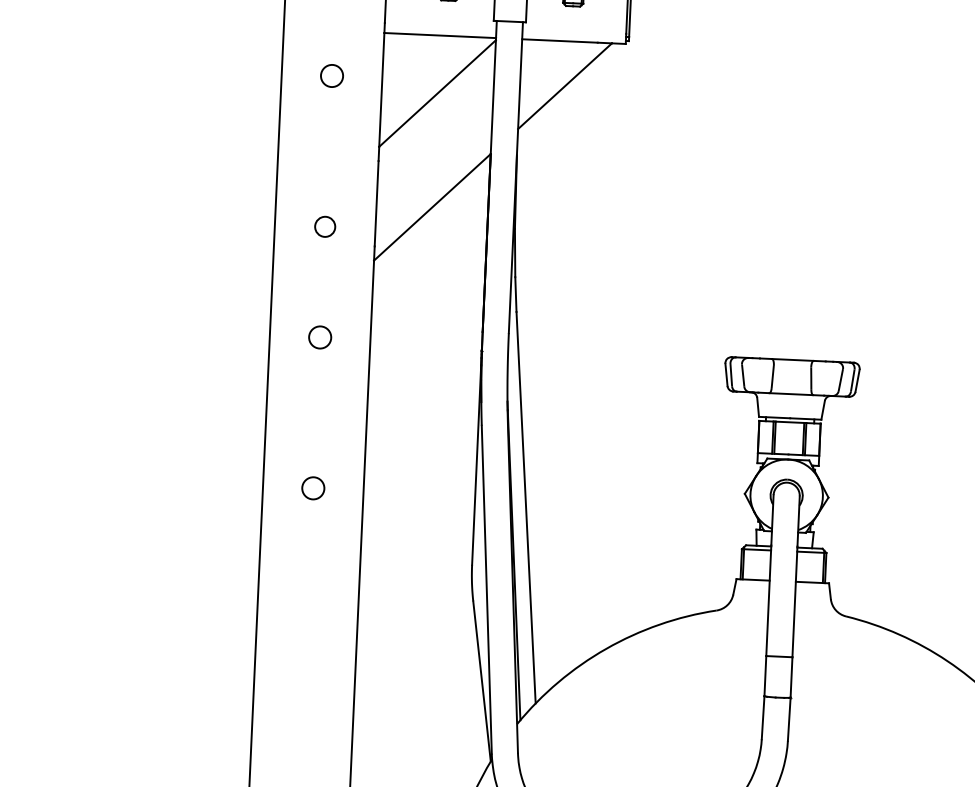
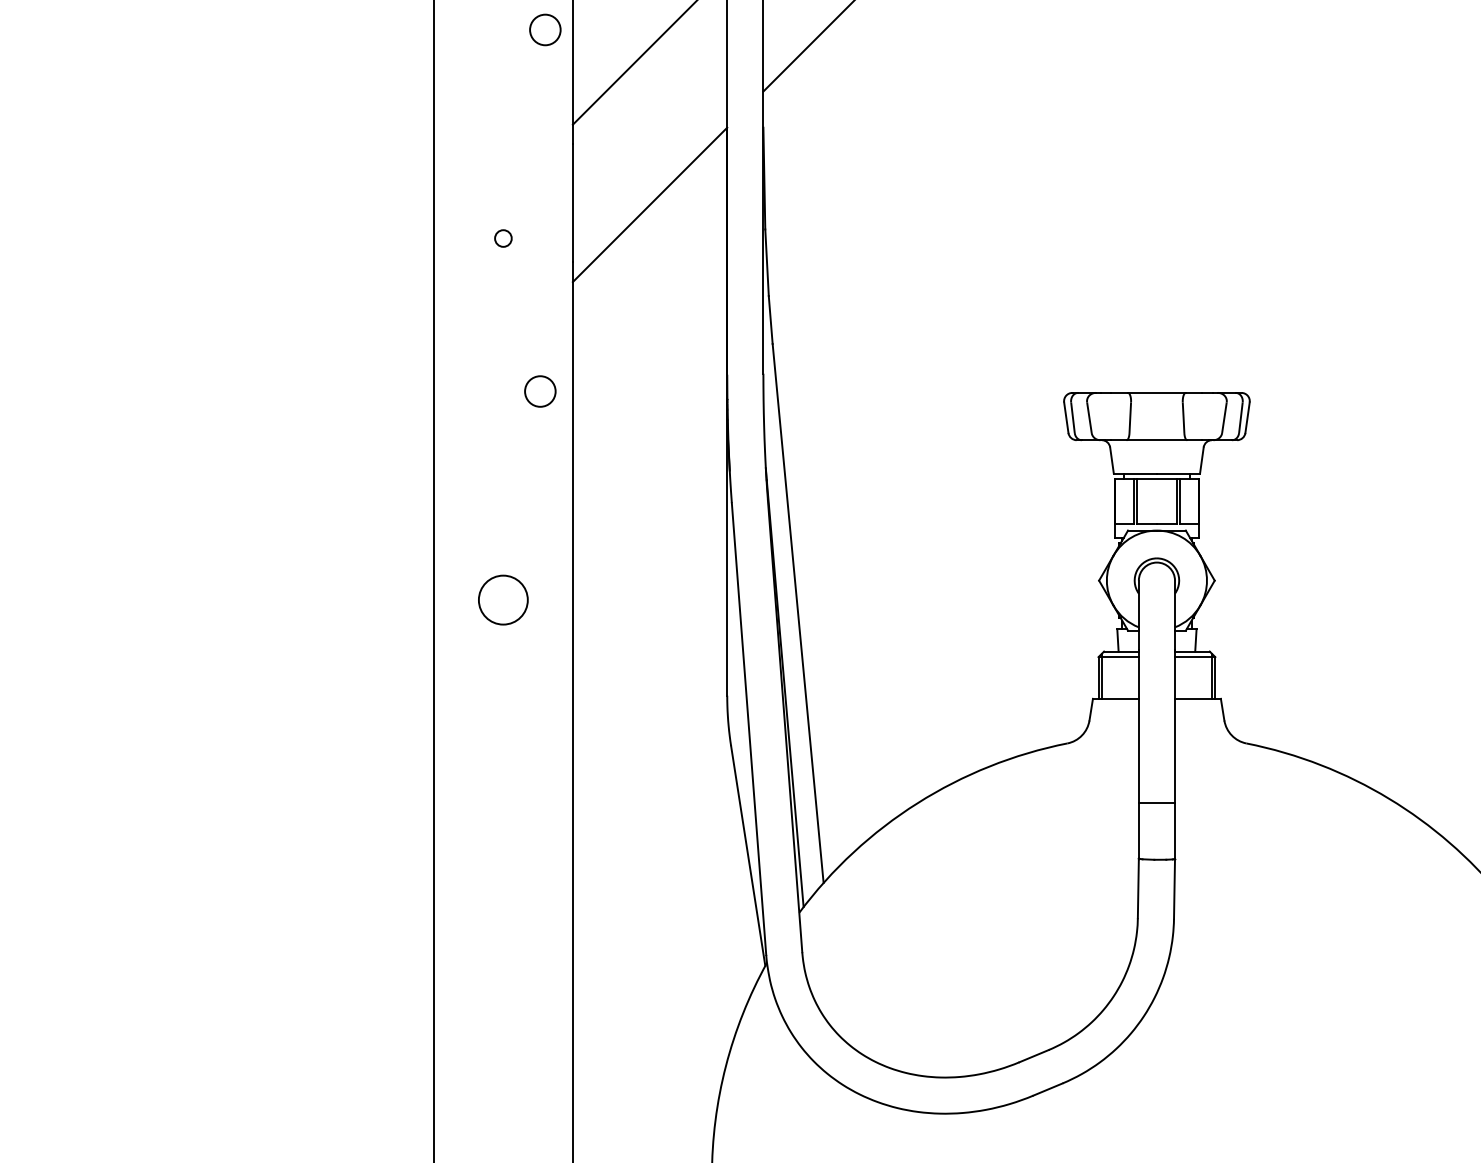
circle: (332, 75) -> (545, 29), moved
circle: (325, 226) -> (503, 238), size x0.6
circle: (320, 337) -> (540, 391), moved
circle: (313, 487) -> (503, 599), size x1.6

